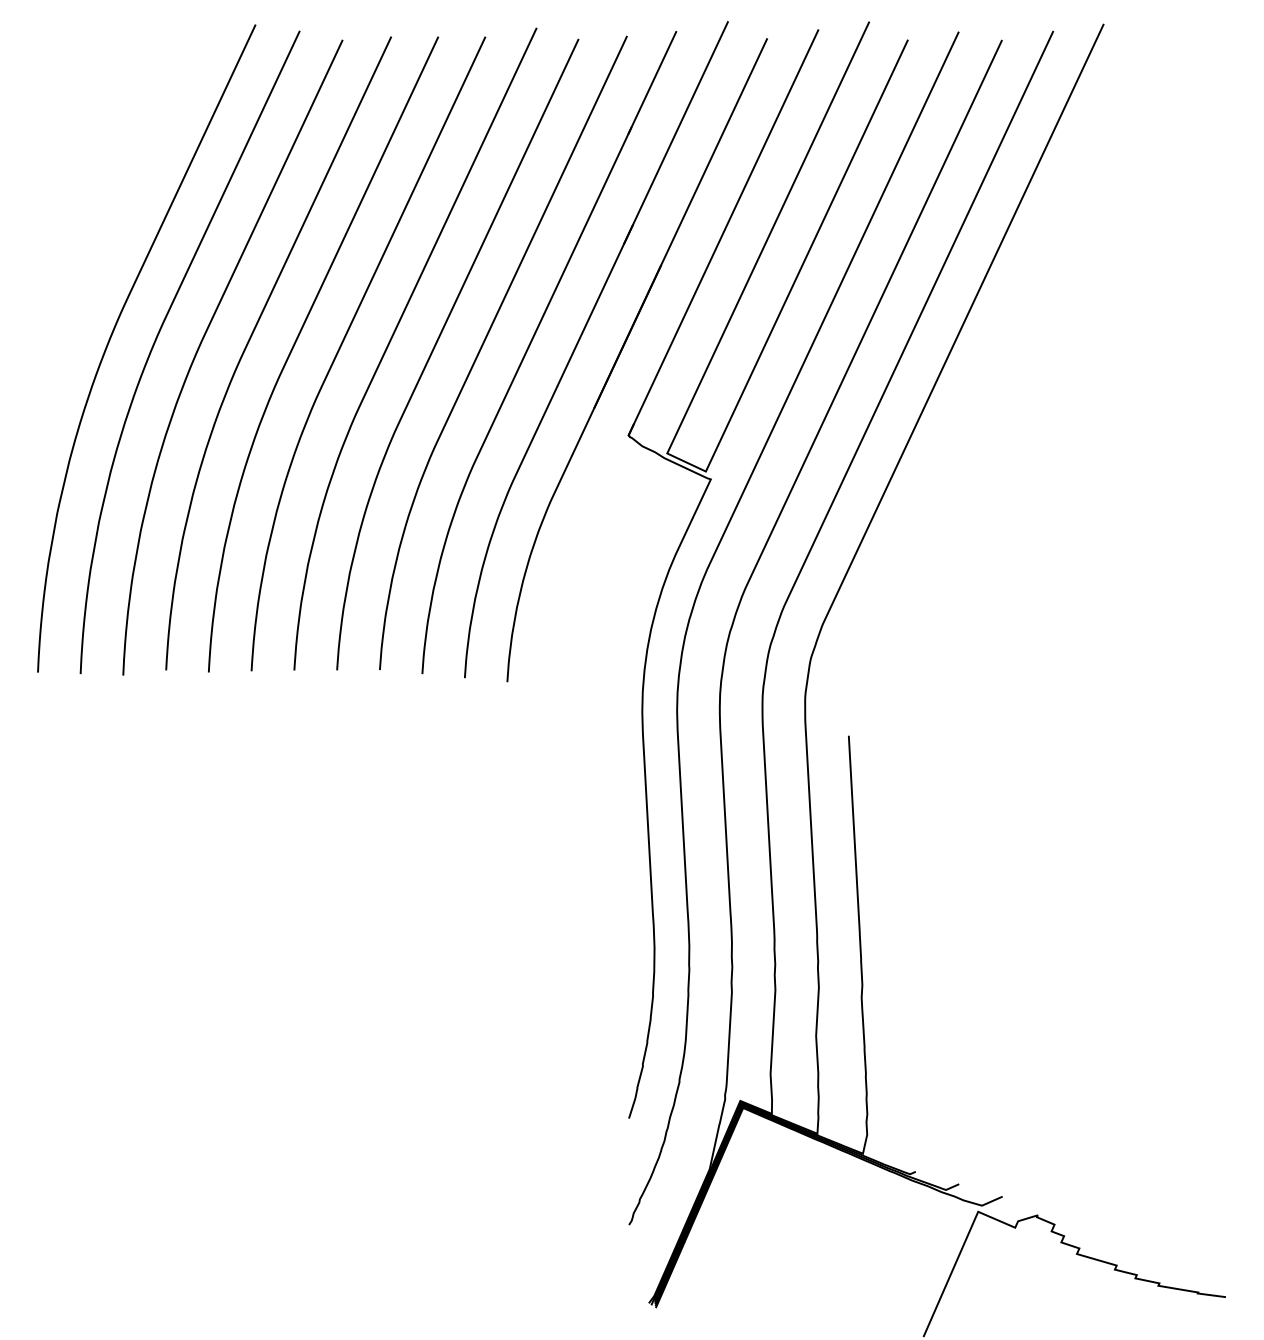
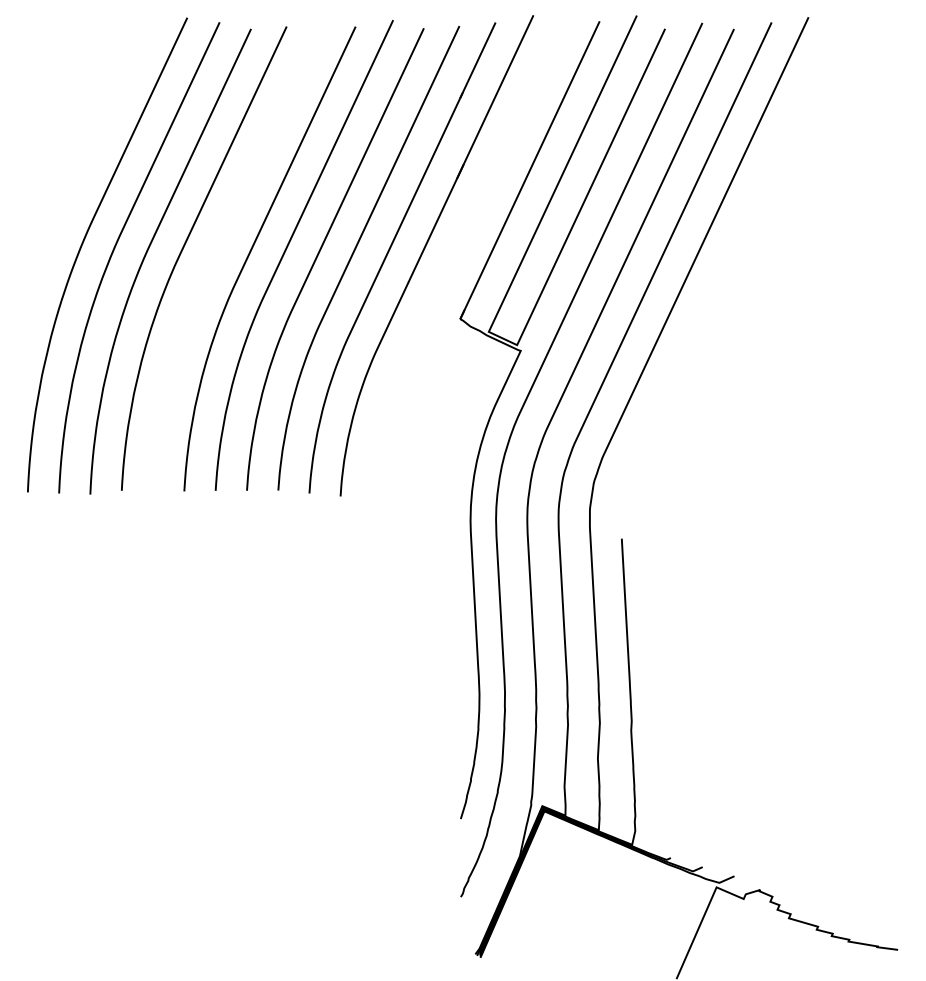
curve: (297, 340) -> (217, 249), removed
part: (621, 352) -> (455, 257), removed

